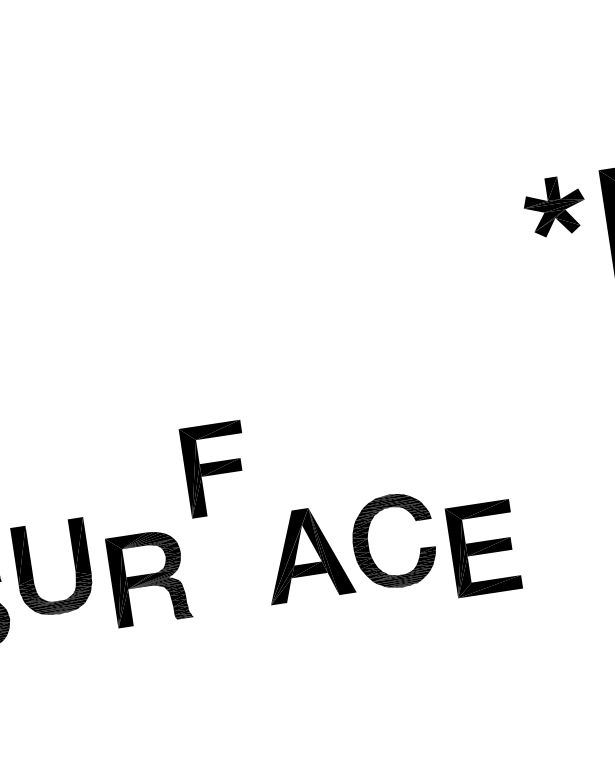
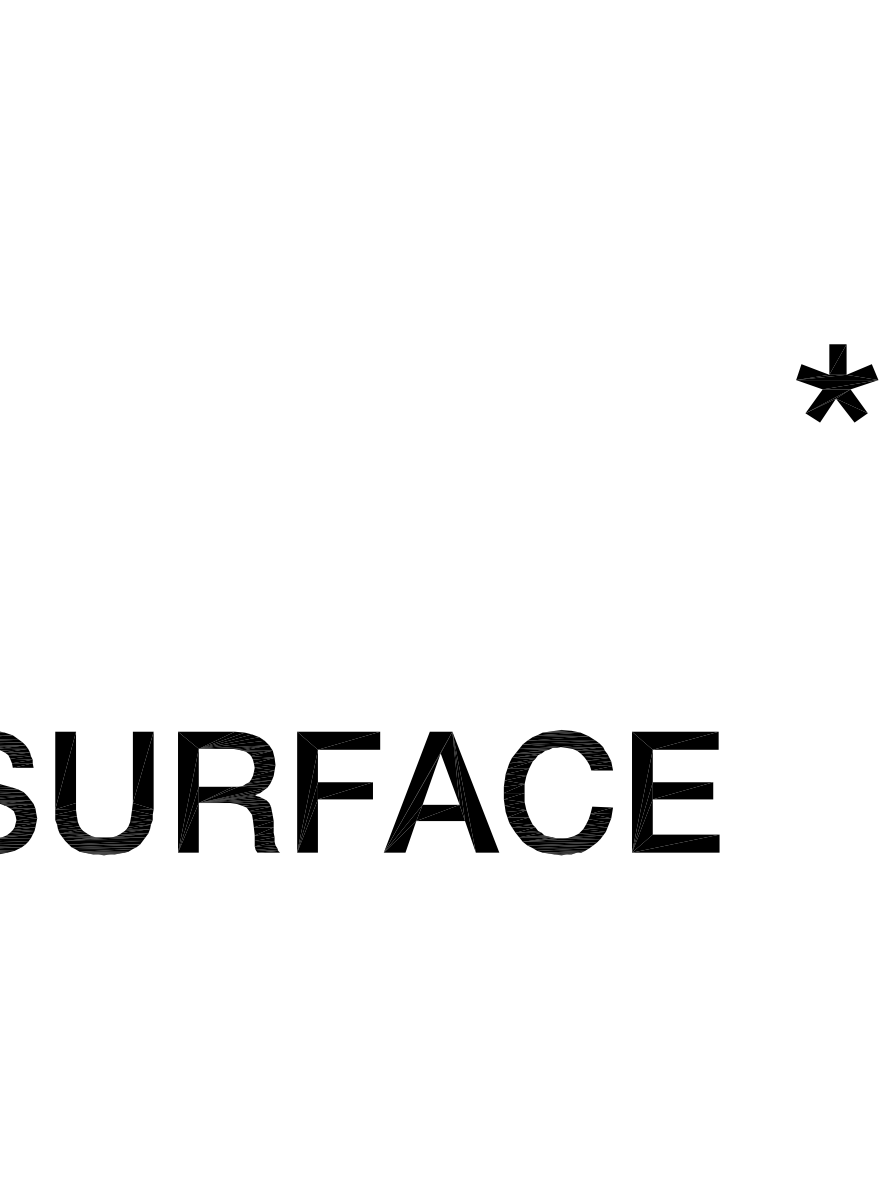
part: (215, 468) -> (338, 791), moved
part: (483, 548) -> (675, 791), moved
part: (32, 571) -> (75, 793), moved

